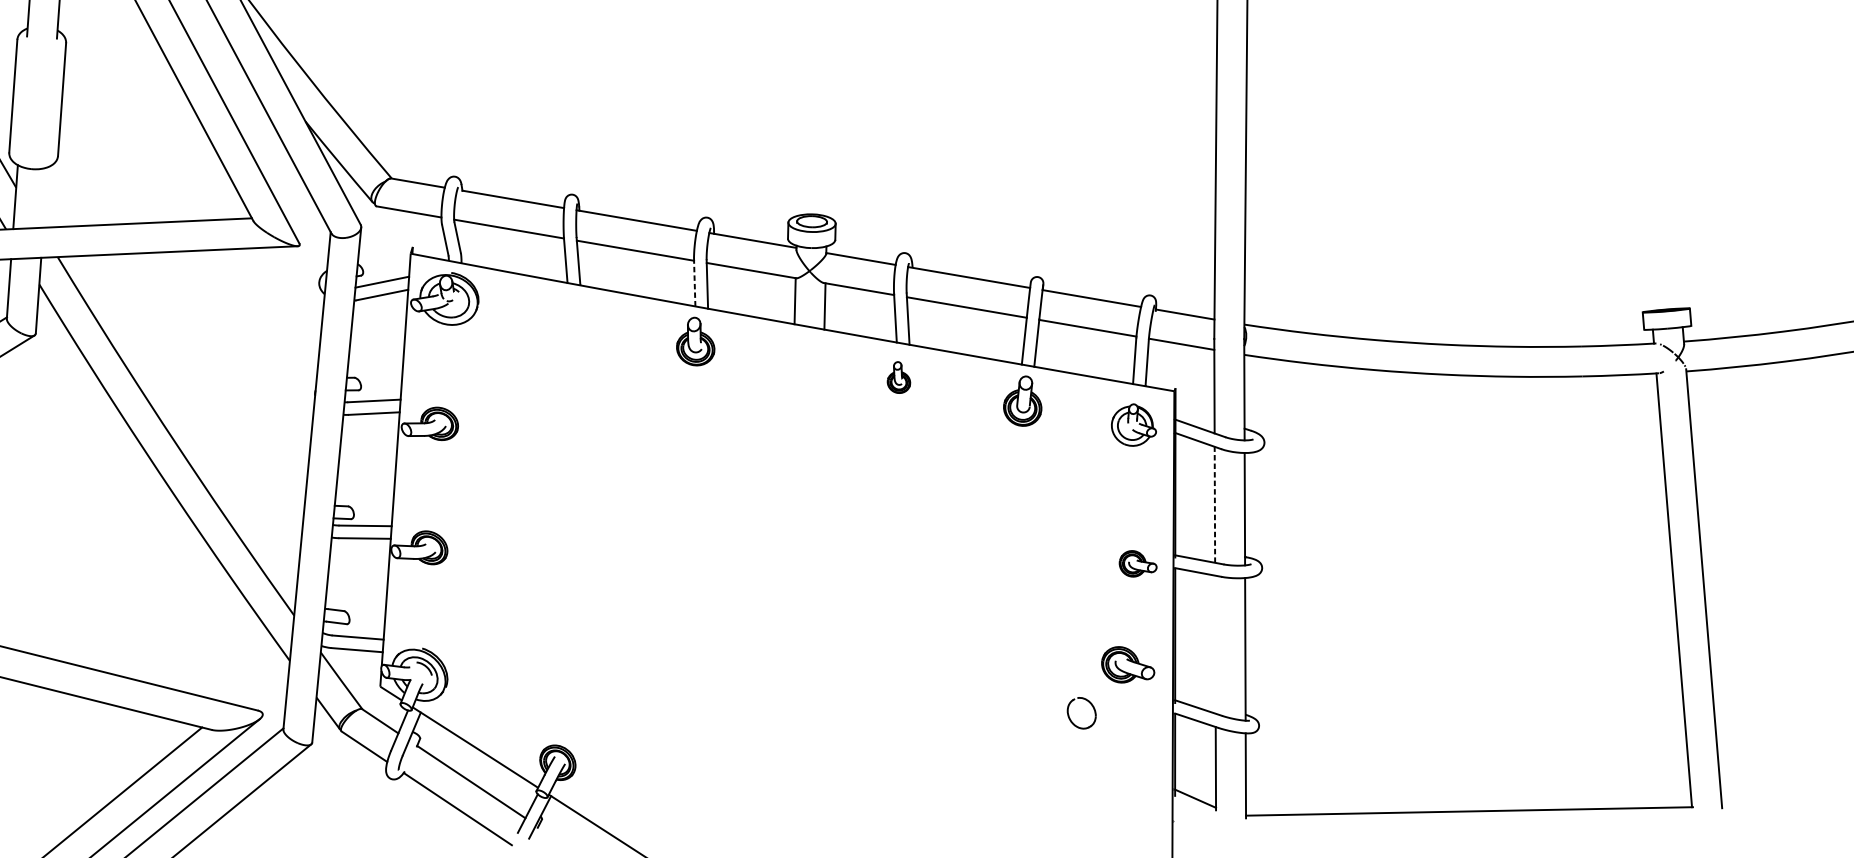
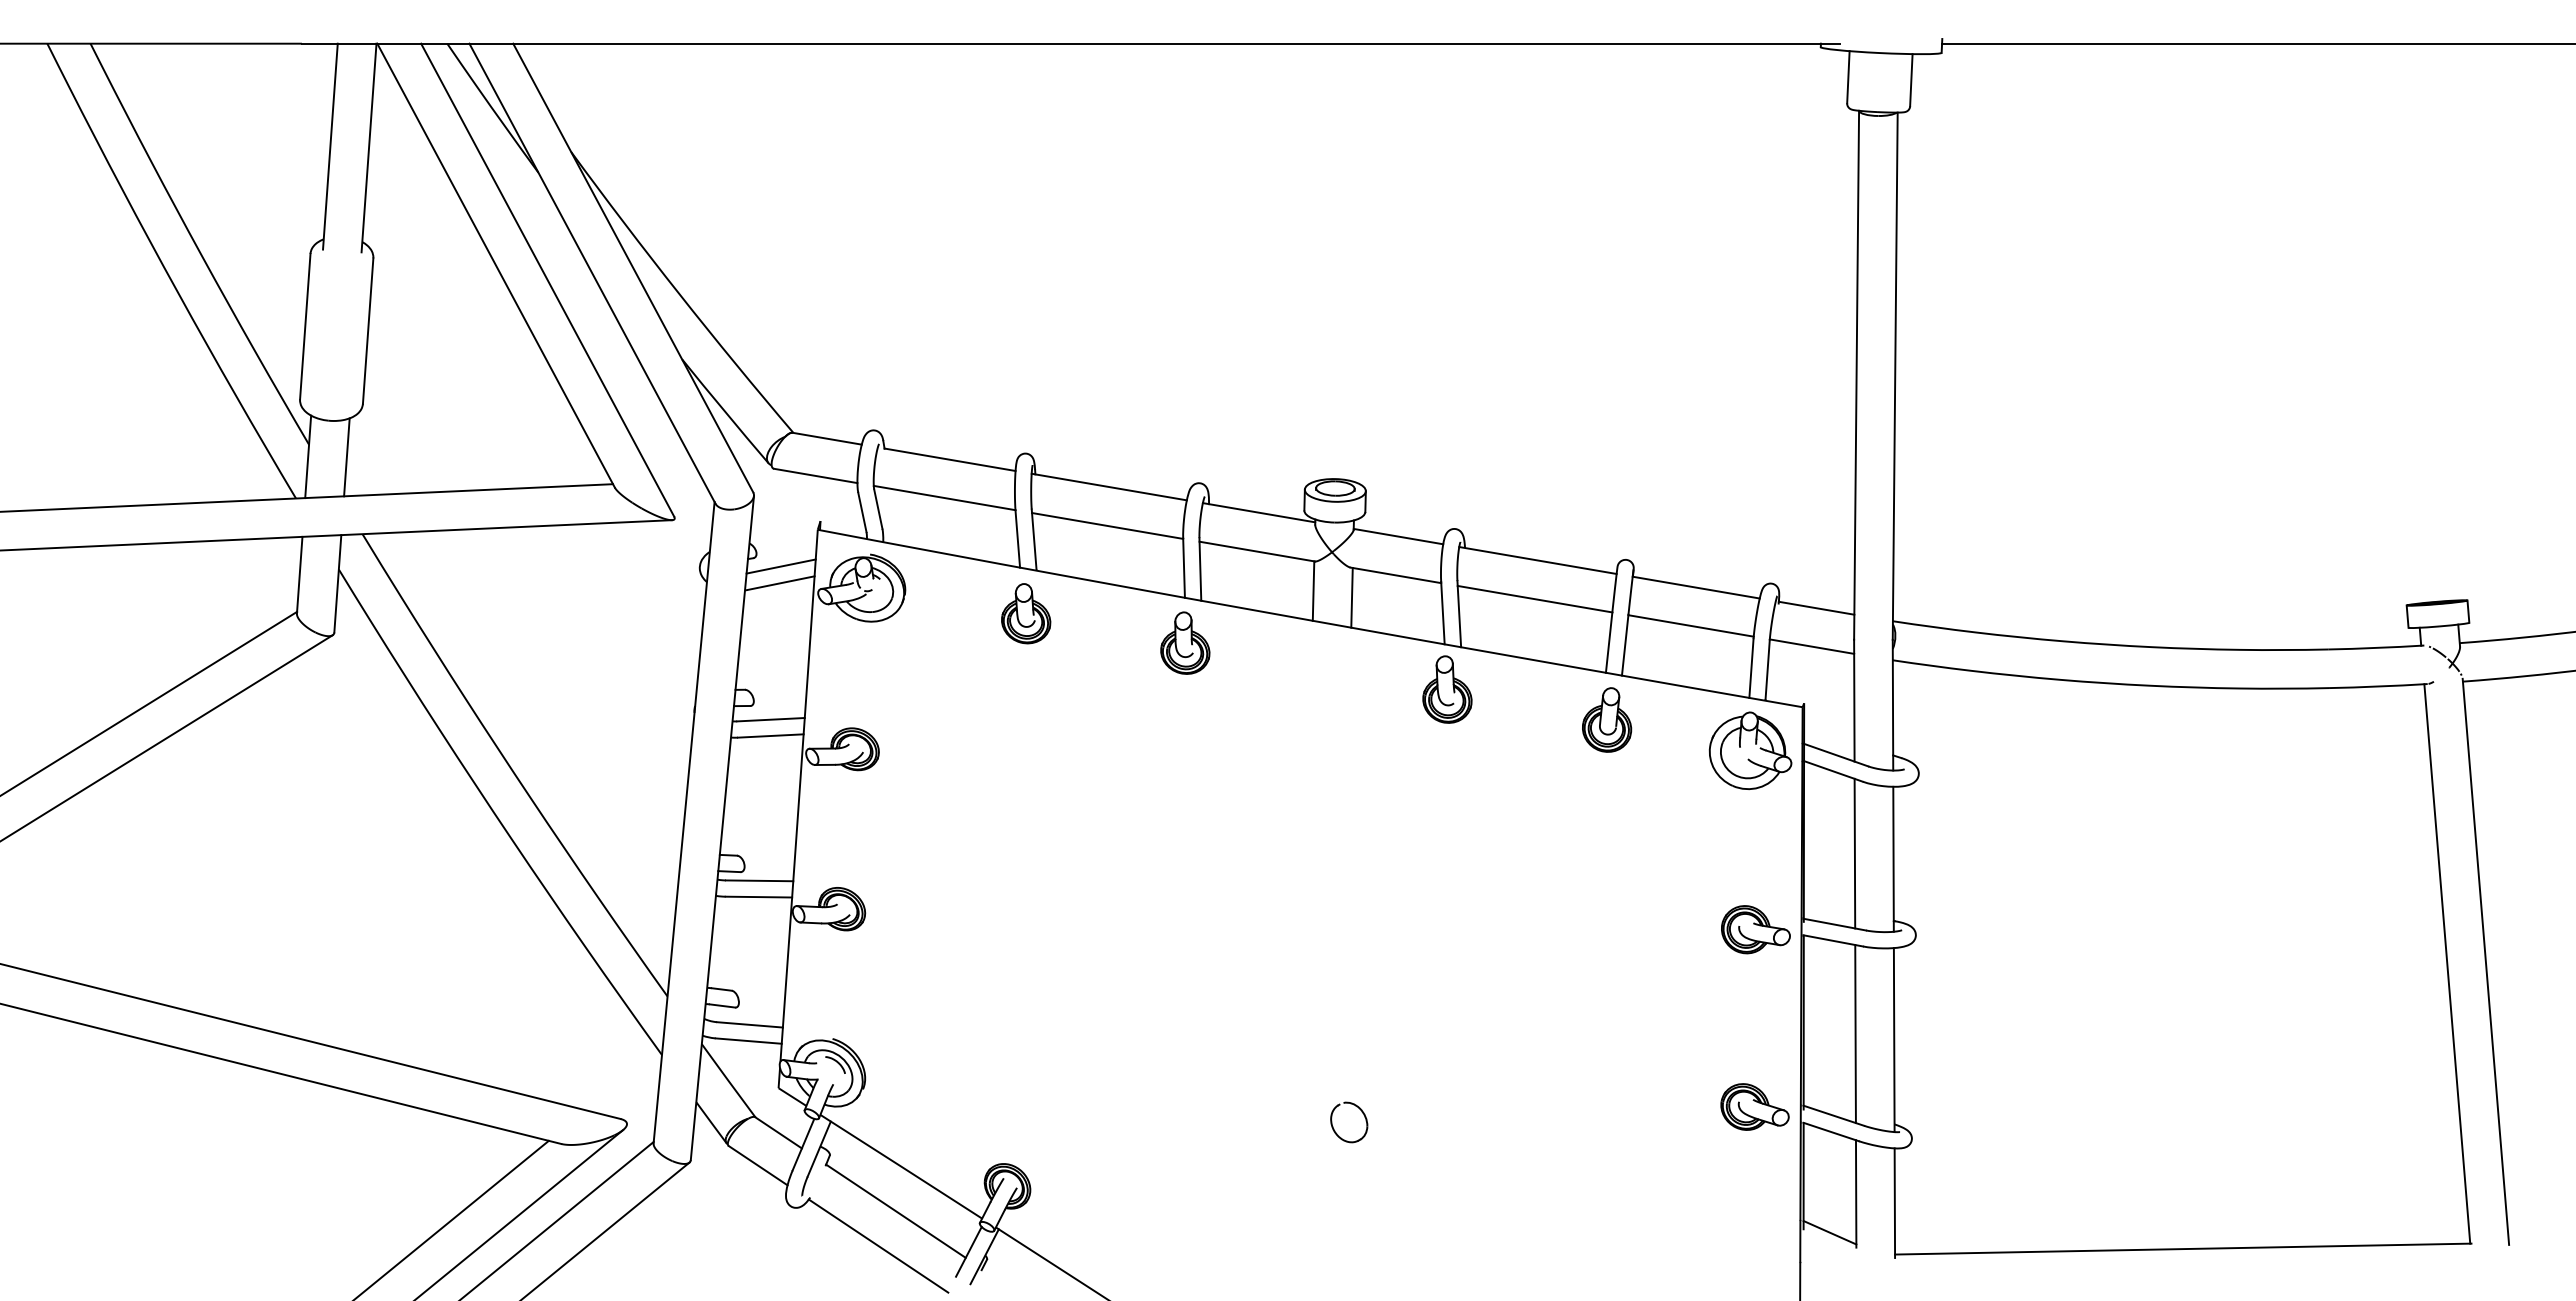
line: (45, 197) -> (346, 457), added
line: (695, 283) -> (1184, 568), dashed -> solid
part: (572, 318) -> (1026, 613), added
part: (899, 377) -> (1447, 689), size x1.67
part: (1133, 424) -> (1750, 750), size x1.43
line: (1214, 504) -> (1854, 853), dashed -> solid
part: (1137, 563) -> (1755, 929), size x1.43
line: (1215, 645) -> (1855, 1034), added
part: (1127, 664) -> (1754, 1106), moved
part: (1091, 705) -> (1361, 1112), moved

